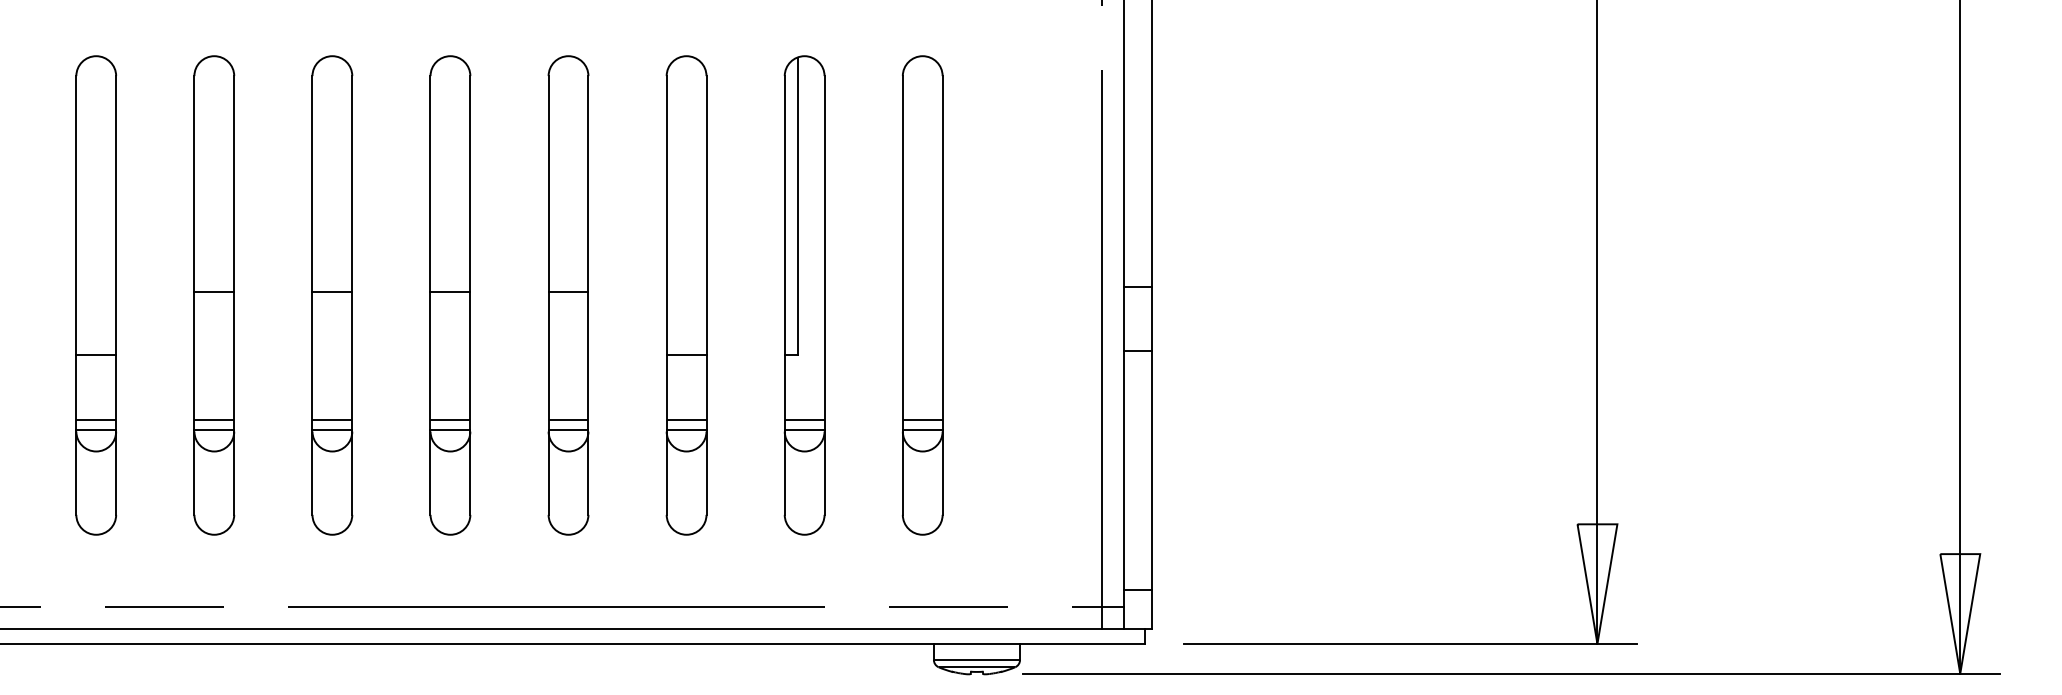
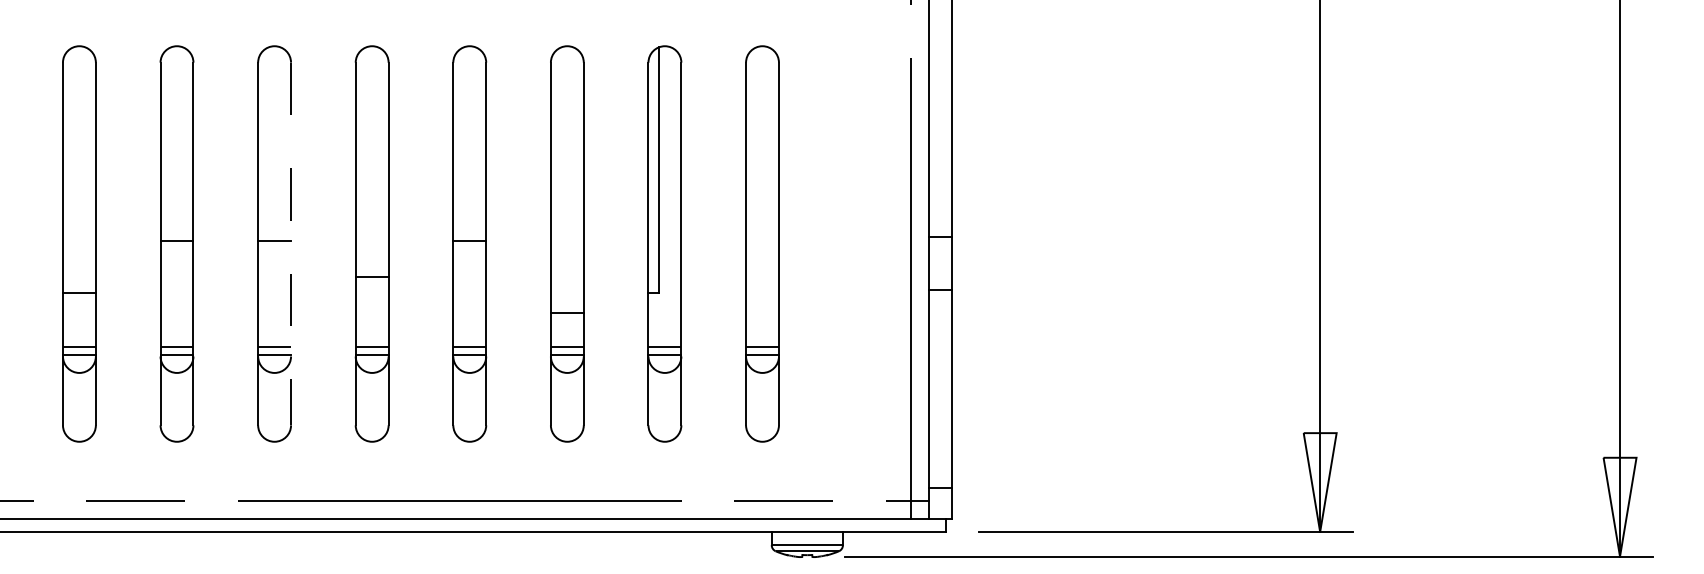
line: (450, 292) -> (372, 277), moved
line: (352, 295) -> (291, 244), solid -> dashed
line: (686, 354) -> (567, 312), moved

